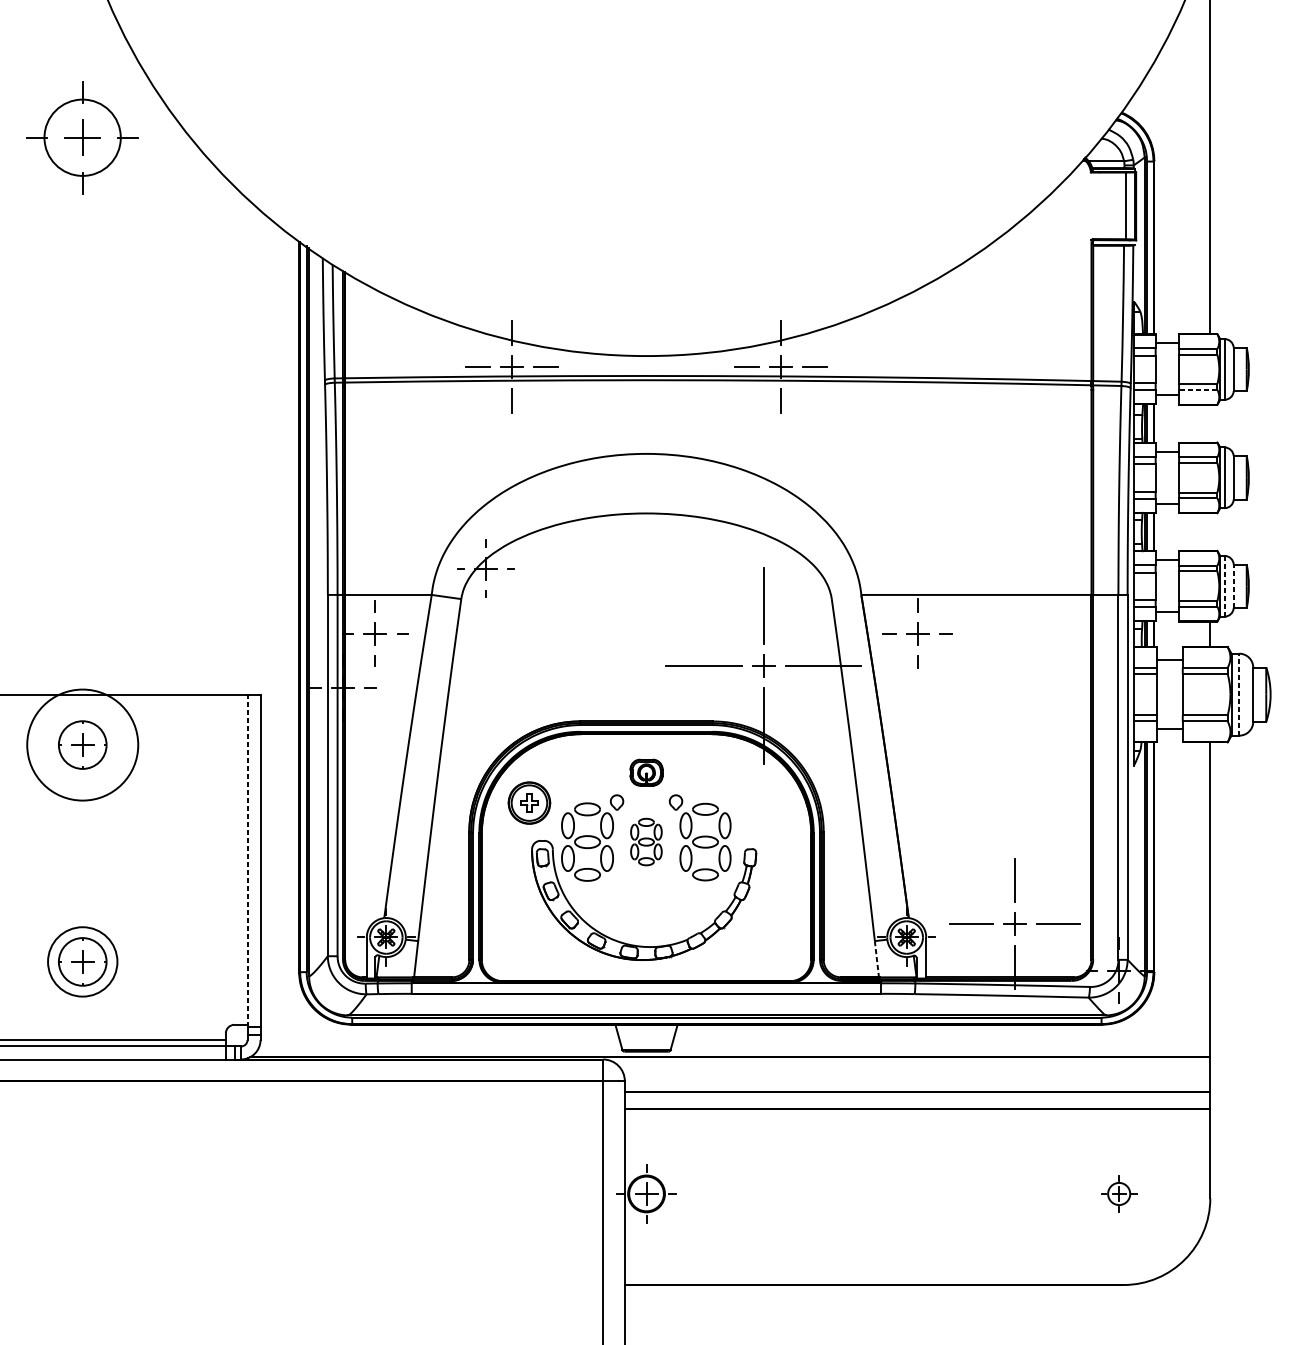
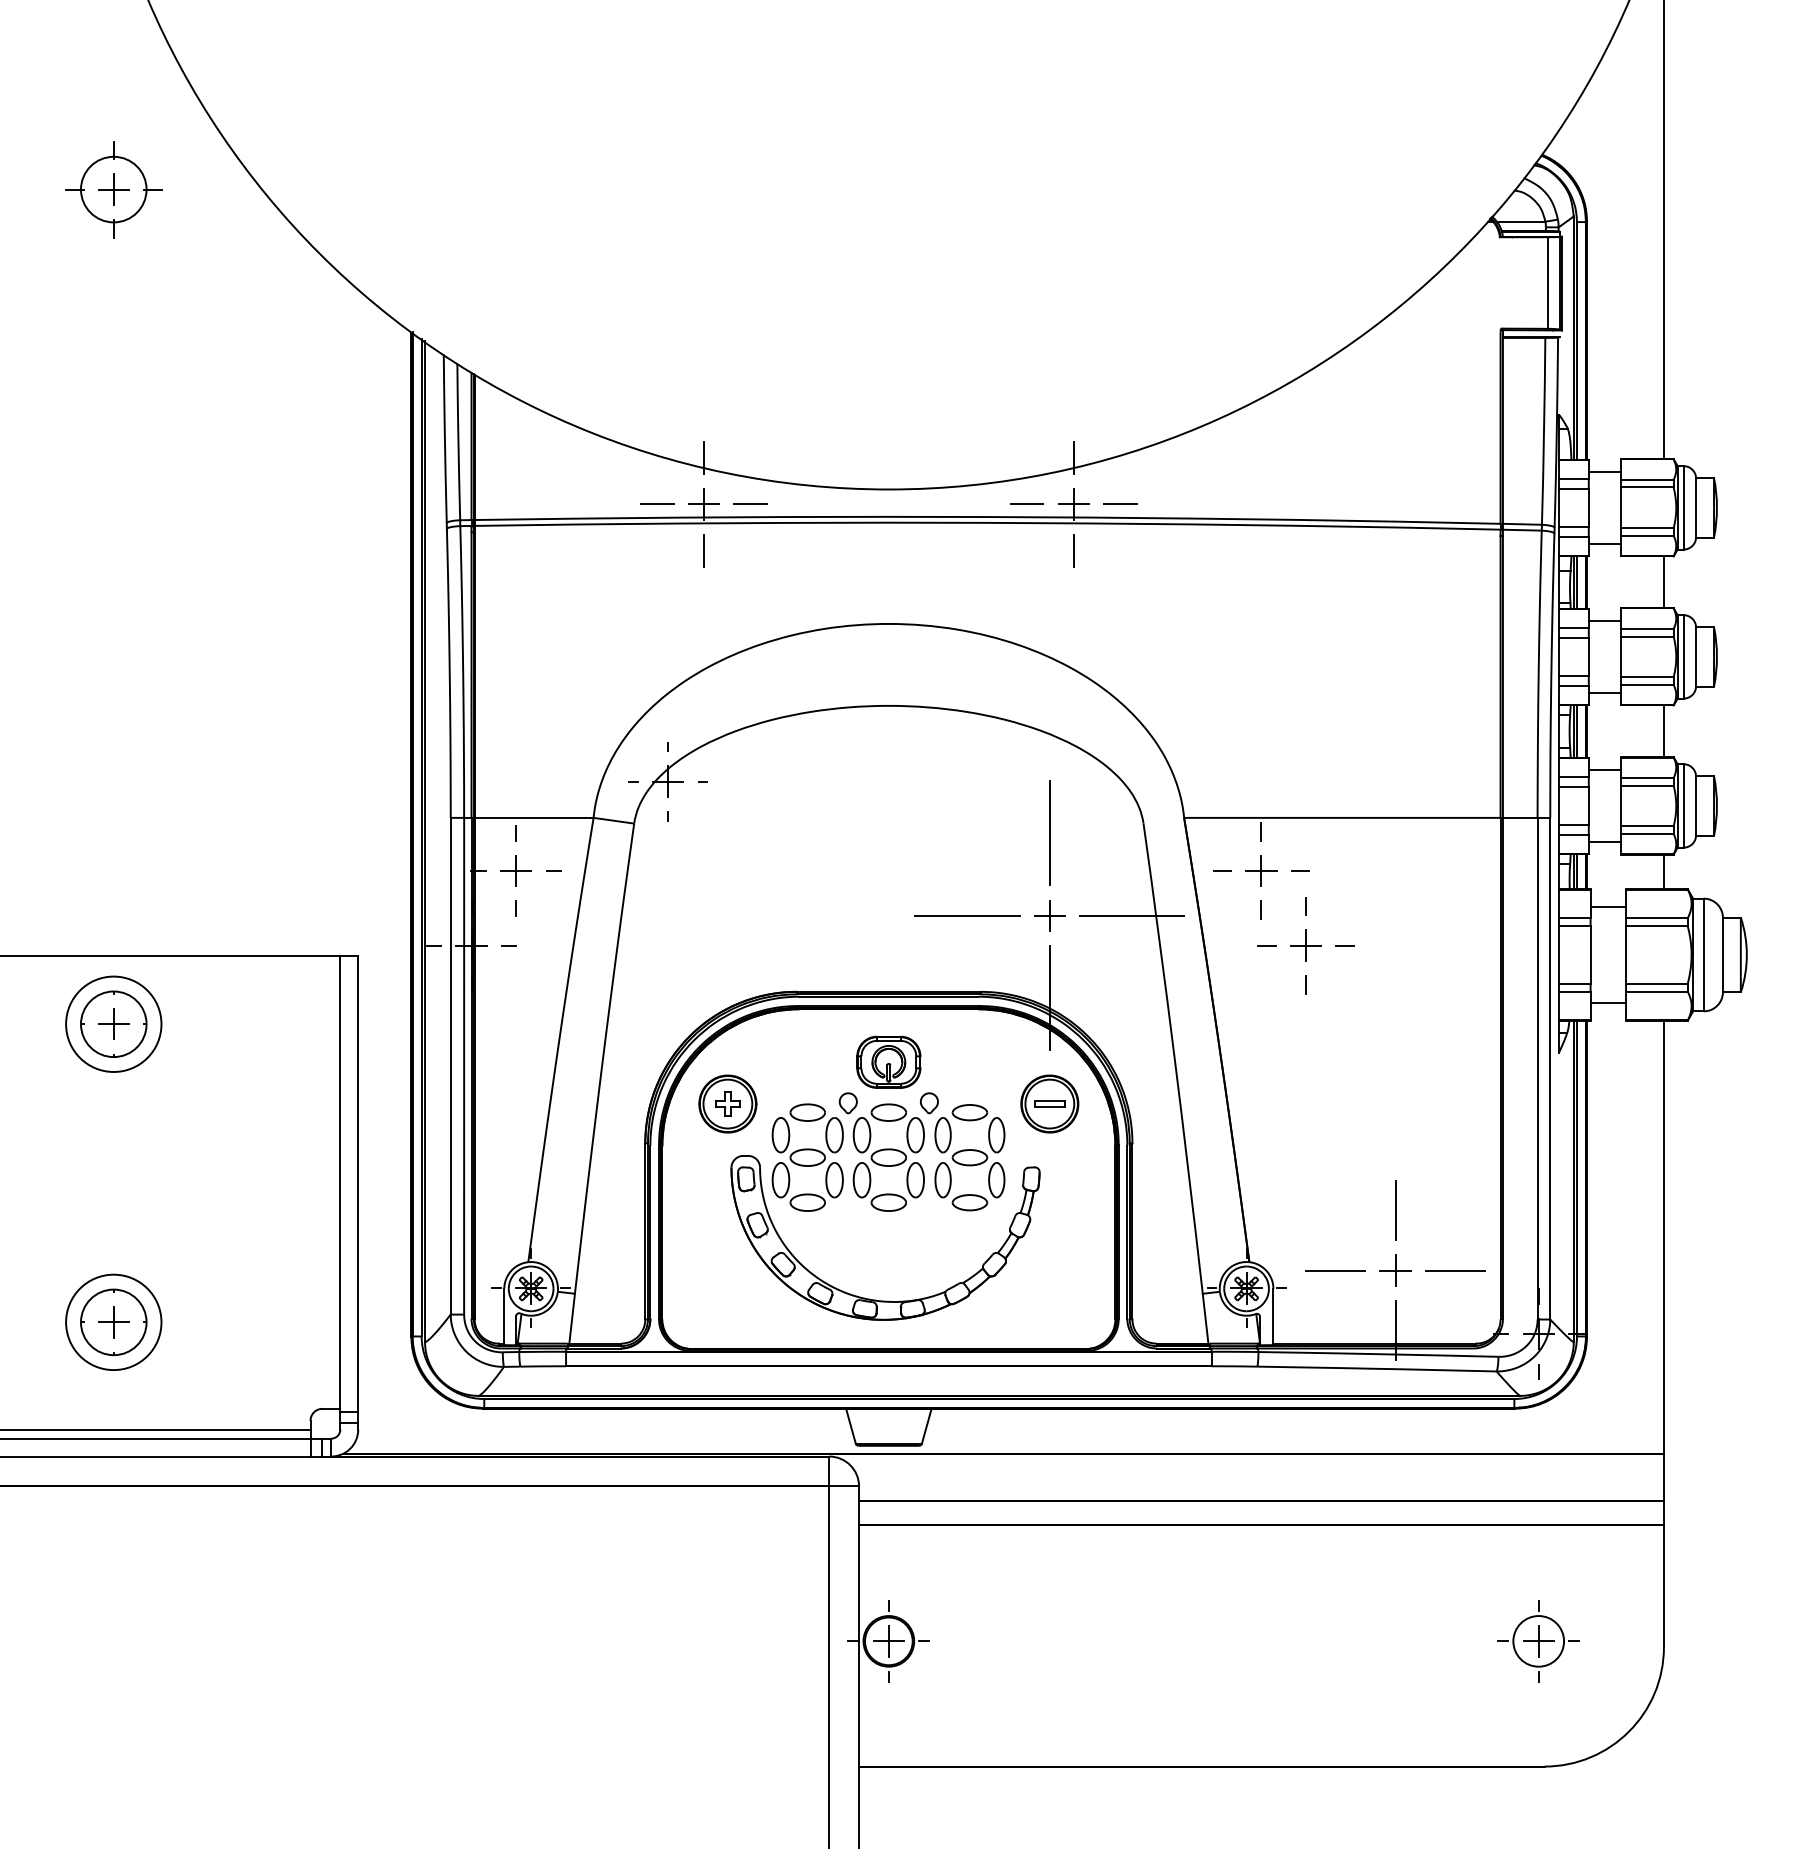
part: (82, 137) -> (113, 189), size x0.62
line: (1197, 389) -> (1646, 535), dashed -> solid
line: (1210, 423) -> (1663, 582), added
line: (1210, 532) -> (1663, 731), added
line: (1224, 585) -> (1683, 805), dashed -> solid
line: (1234, 585) -> (1696, 805), dashed -> solid
part: (949, 687) -> (1305, 945), added
line: (1239, 694) -> (1703, 954), dashed -> solid
circle: (82, 744) -> (113, 1023), size x0.62
part: (646, 772) -> (888, 1061), size x1.43
part: (763, 802) -> (1049, 1103), added
part: (646, 841) -> (888, 1157), size x1.67
line: (247, 860) -> (340, 1183), dashed -> solid
line: (876, 959) -> (1205, 1319), dashed -> solid
part: (1119, 1194) -> (1538, 1641), size x1.67

